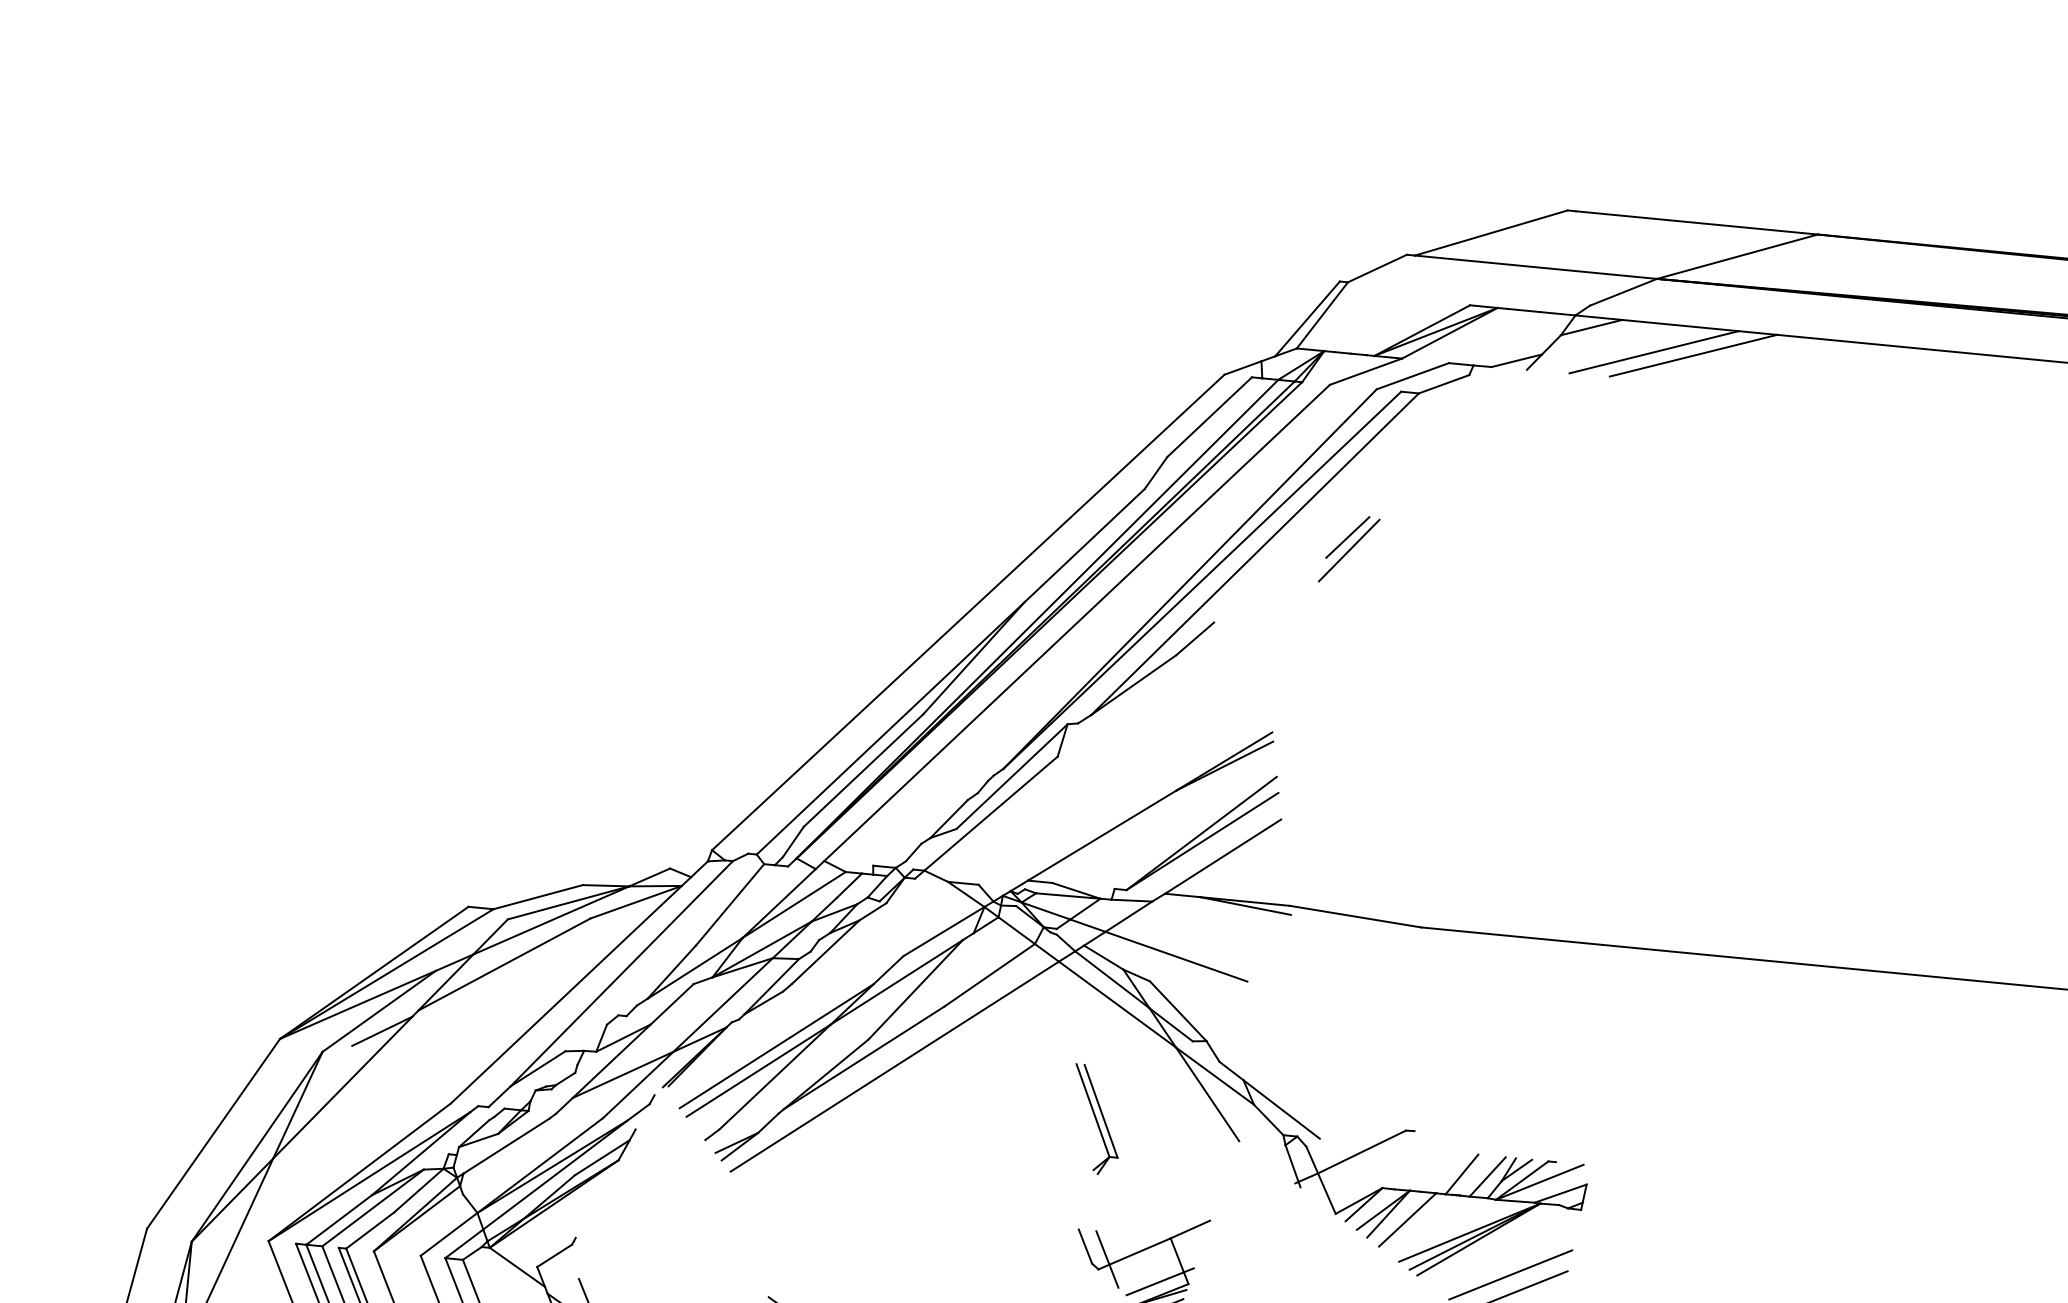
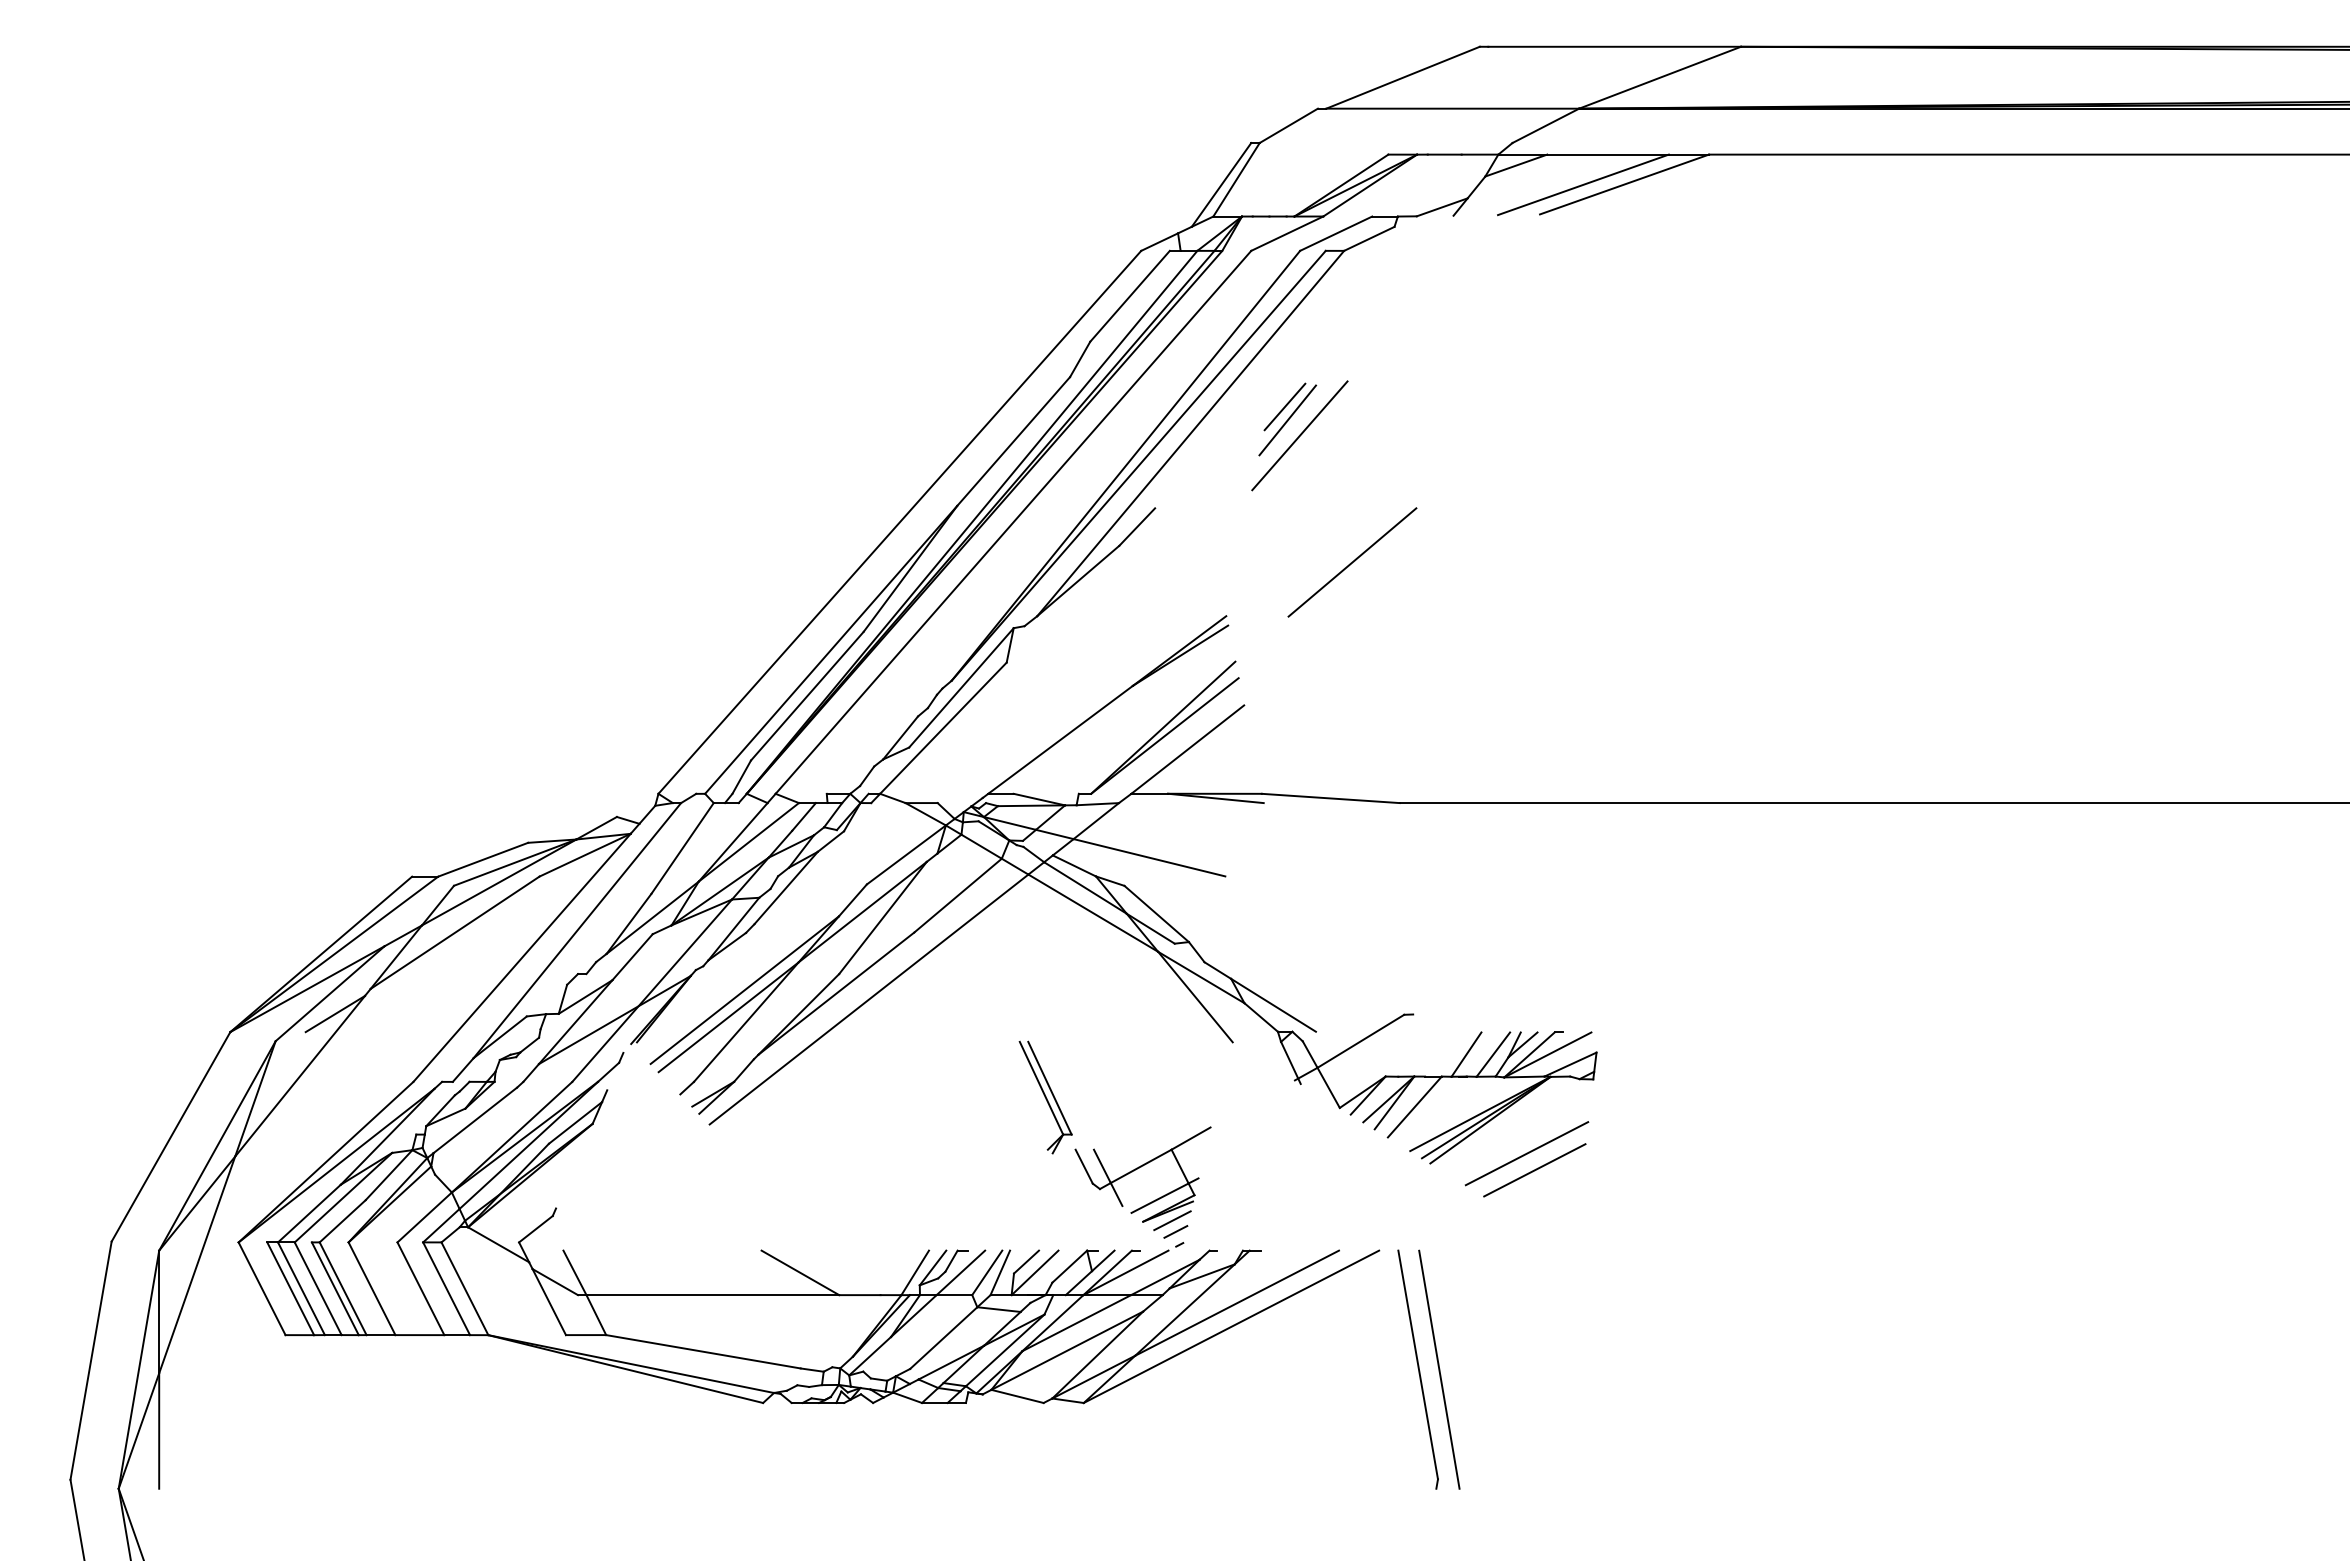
line: (1359, 566) -> (1299, 435), added
line: (1398, 692) -> (1352, 562), added
part: (1096, 1119) -> (1045, 1097), moved

